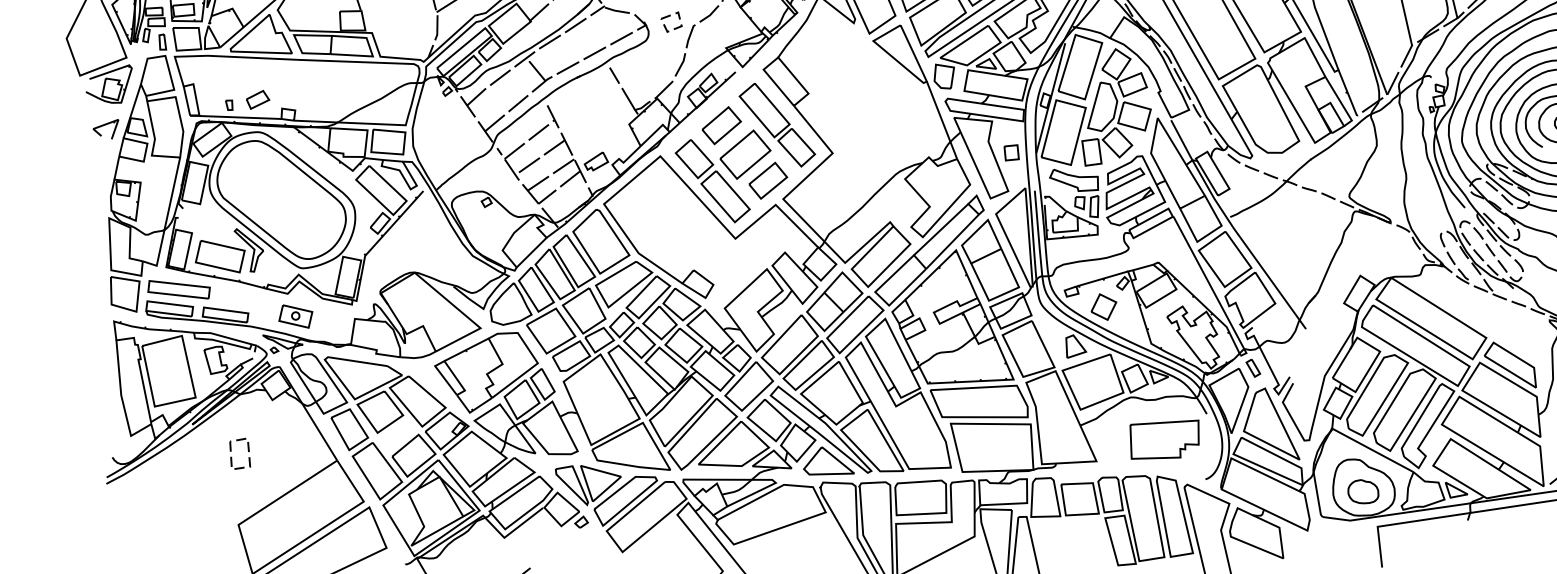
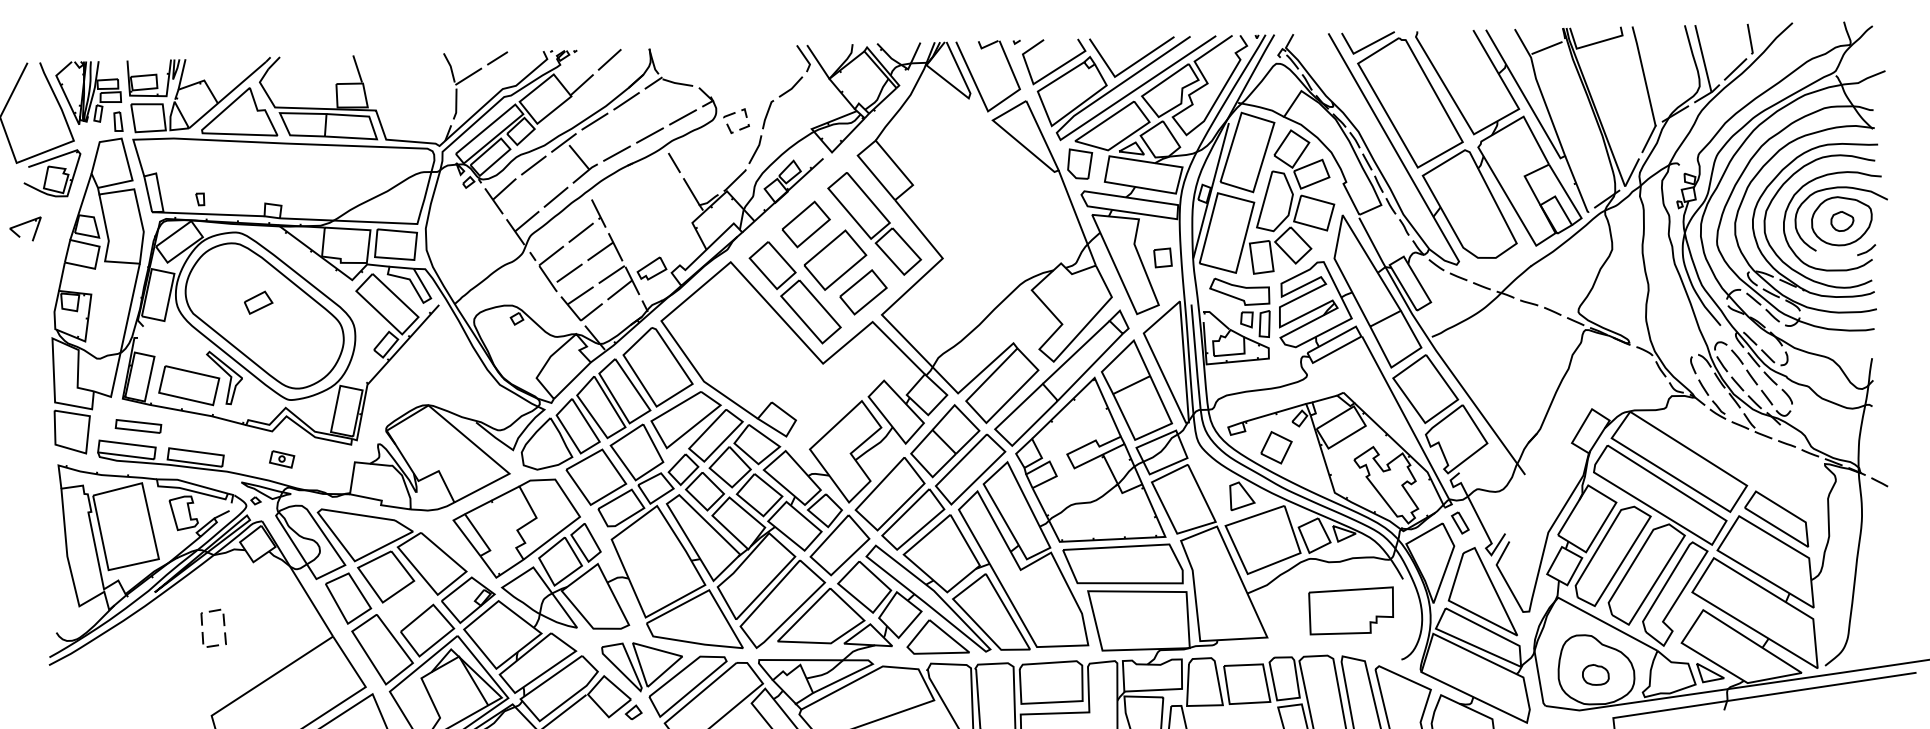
part: (669, 16) -> (733, 114), moved
part: (257, 99) -> (258, 302), moved
part: (105, 128) -> (25, 228), moved
part: (179, 289) -> (138, 426), size x0.6
part: (295, 316) -> (281, 459), size x0.6
part: (1363, 491) -> (1595, 674), size x0.7

